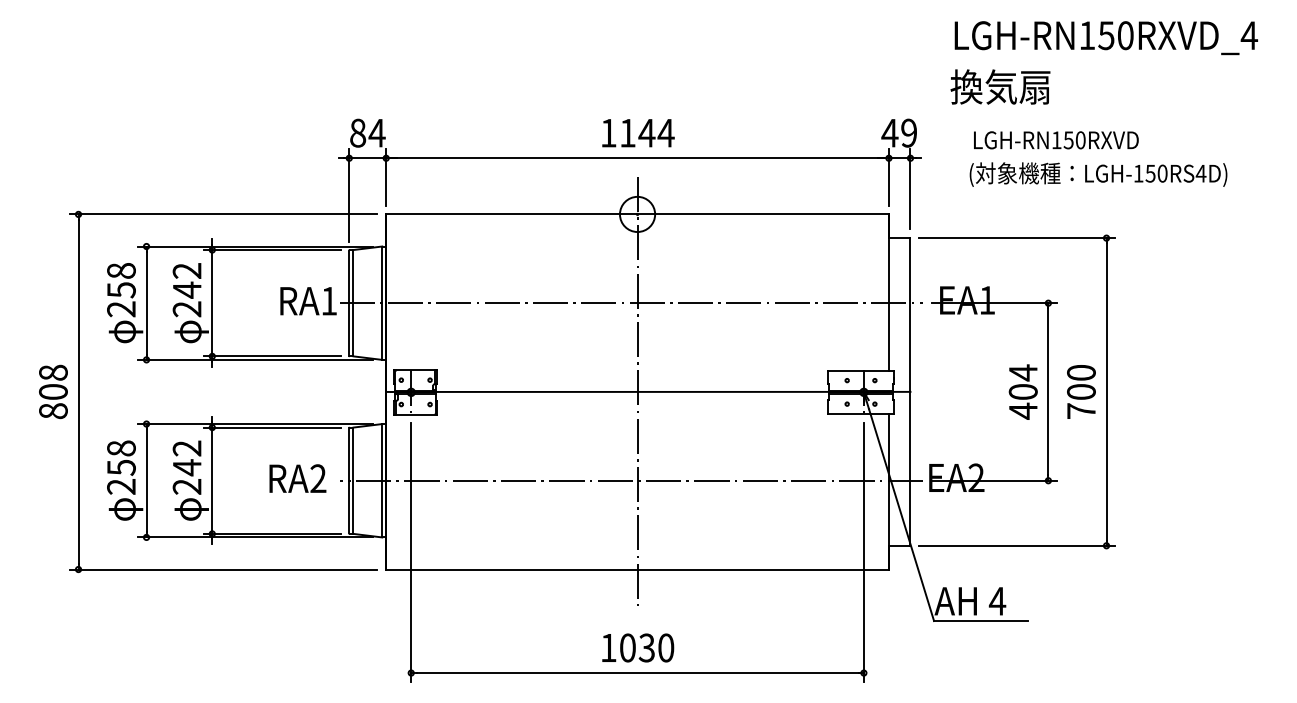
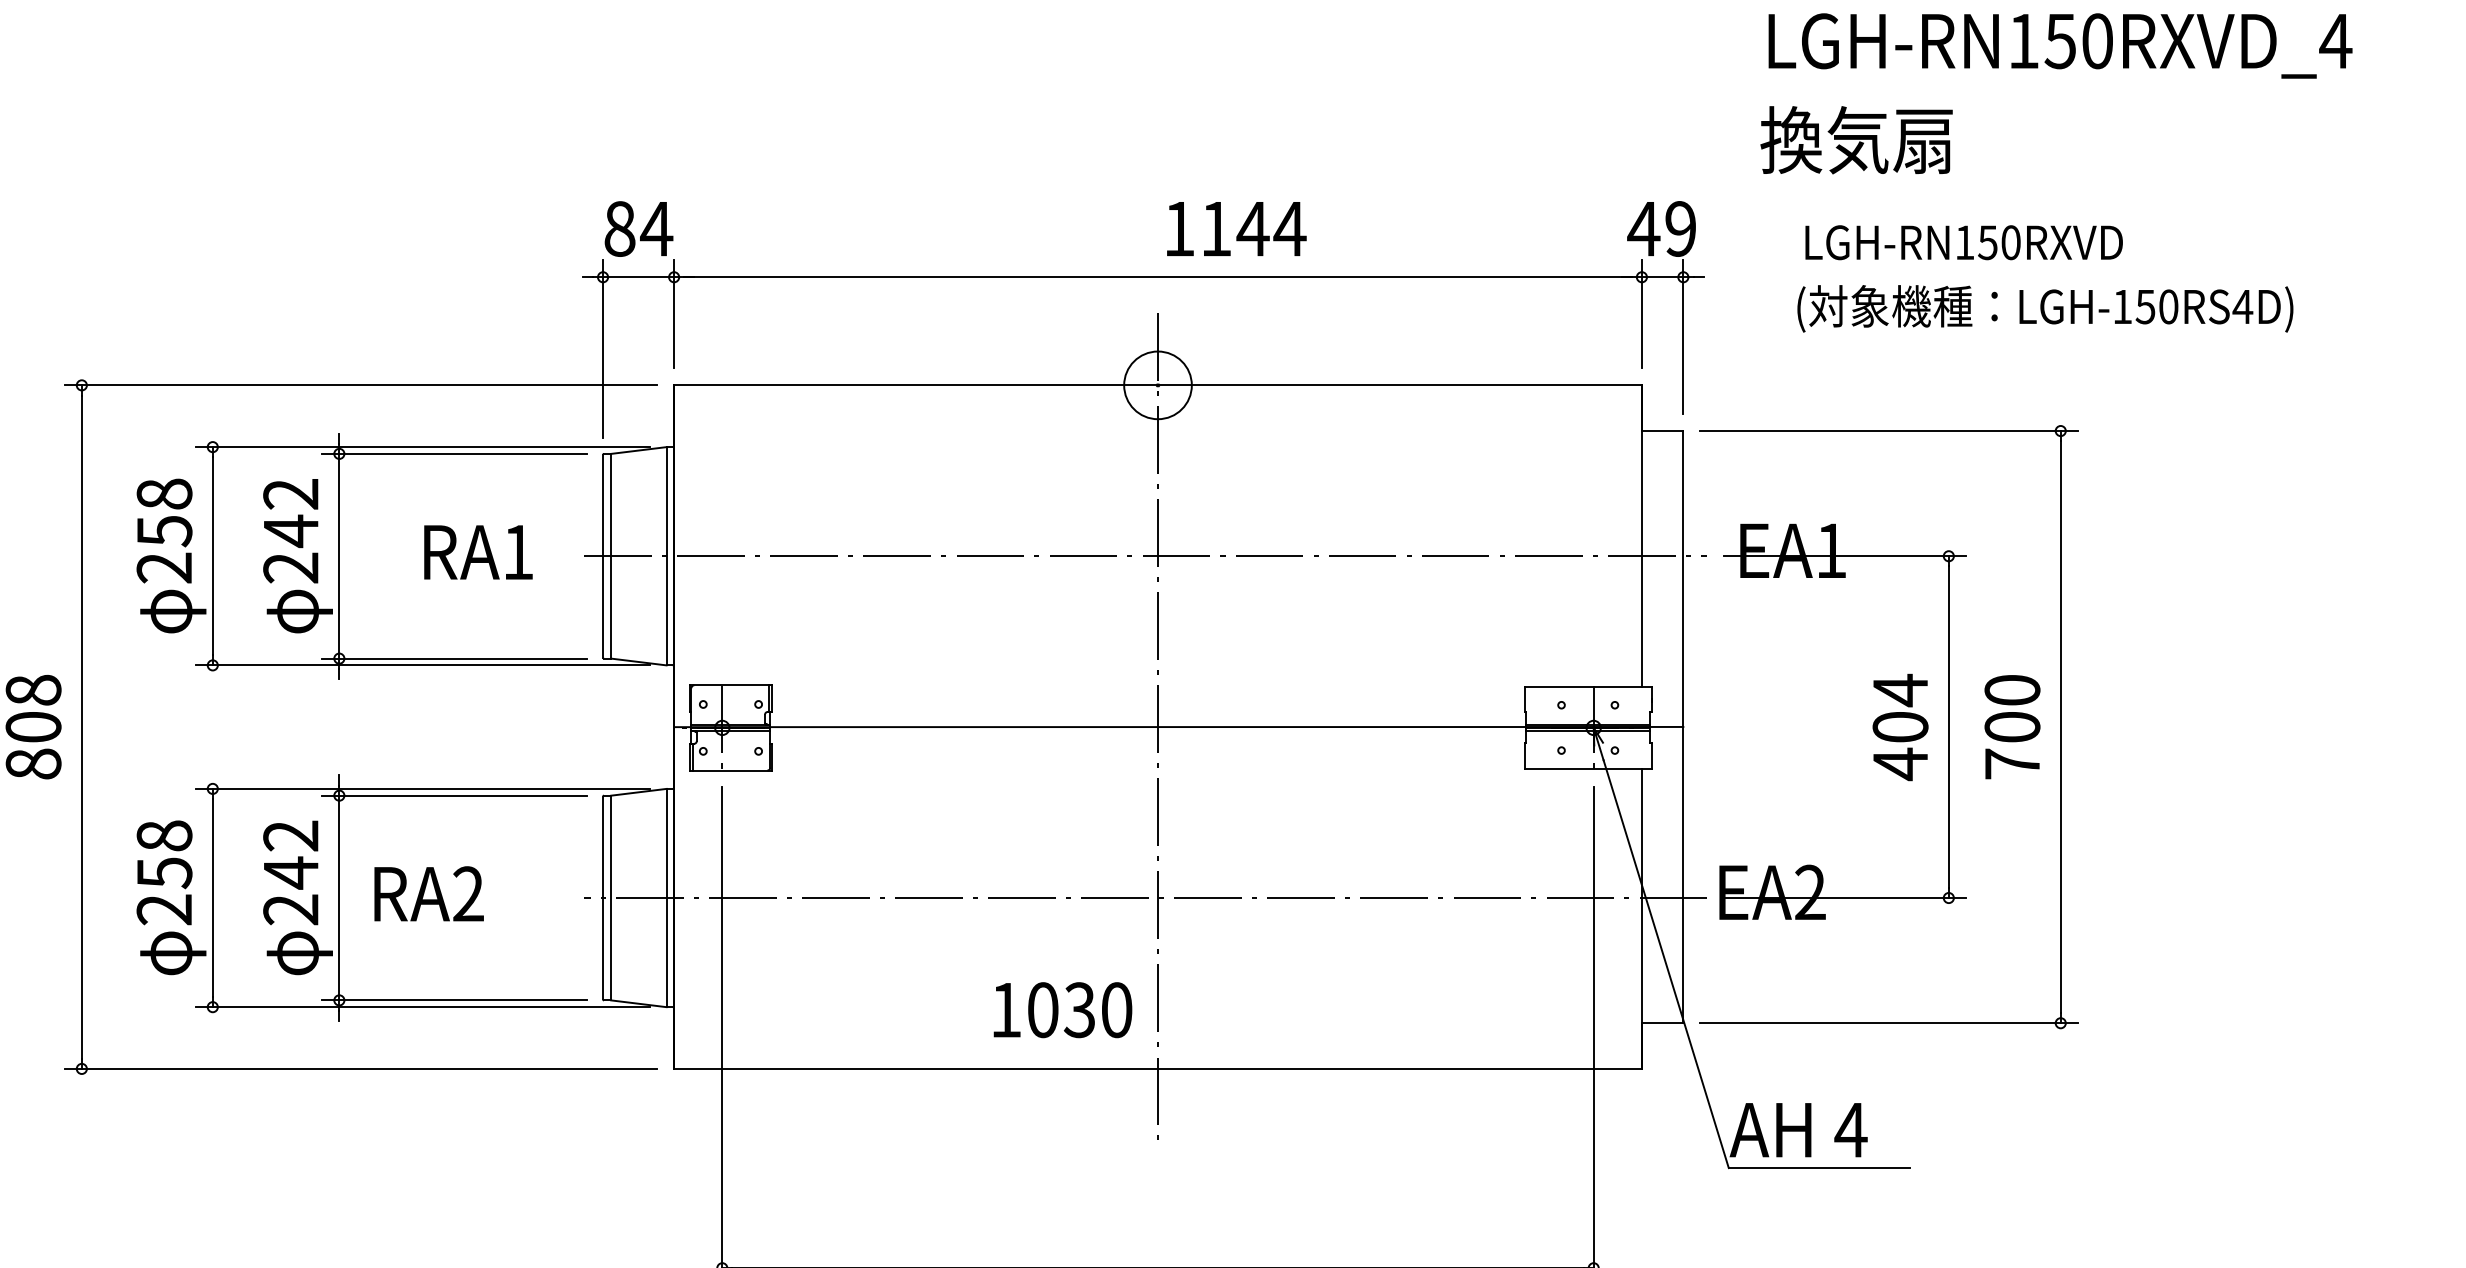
text: (638, 133) -> (1236, 229), moved
text: (308, 301) -> (478, 552), moved
text: (297, 478) -> (428, 893), moved
text: (638, 647) -> (1063, 1009), moved

